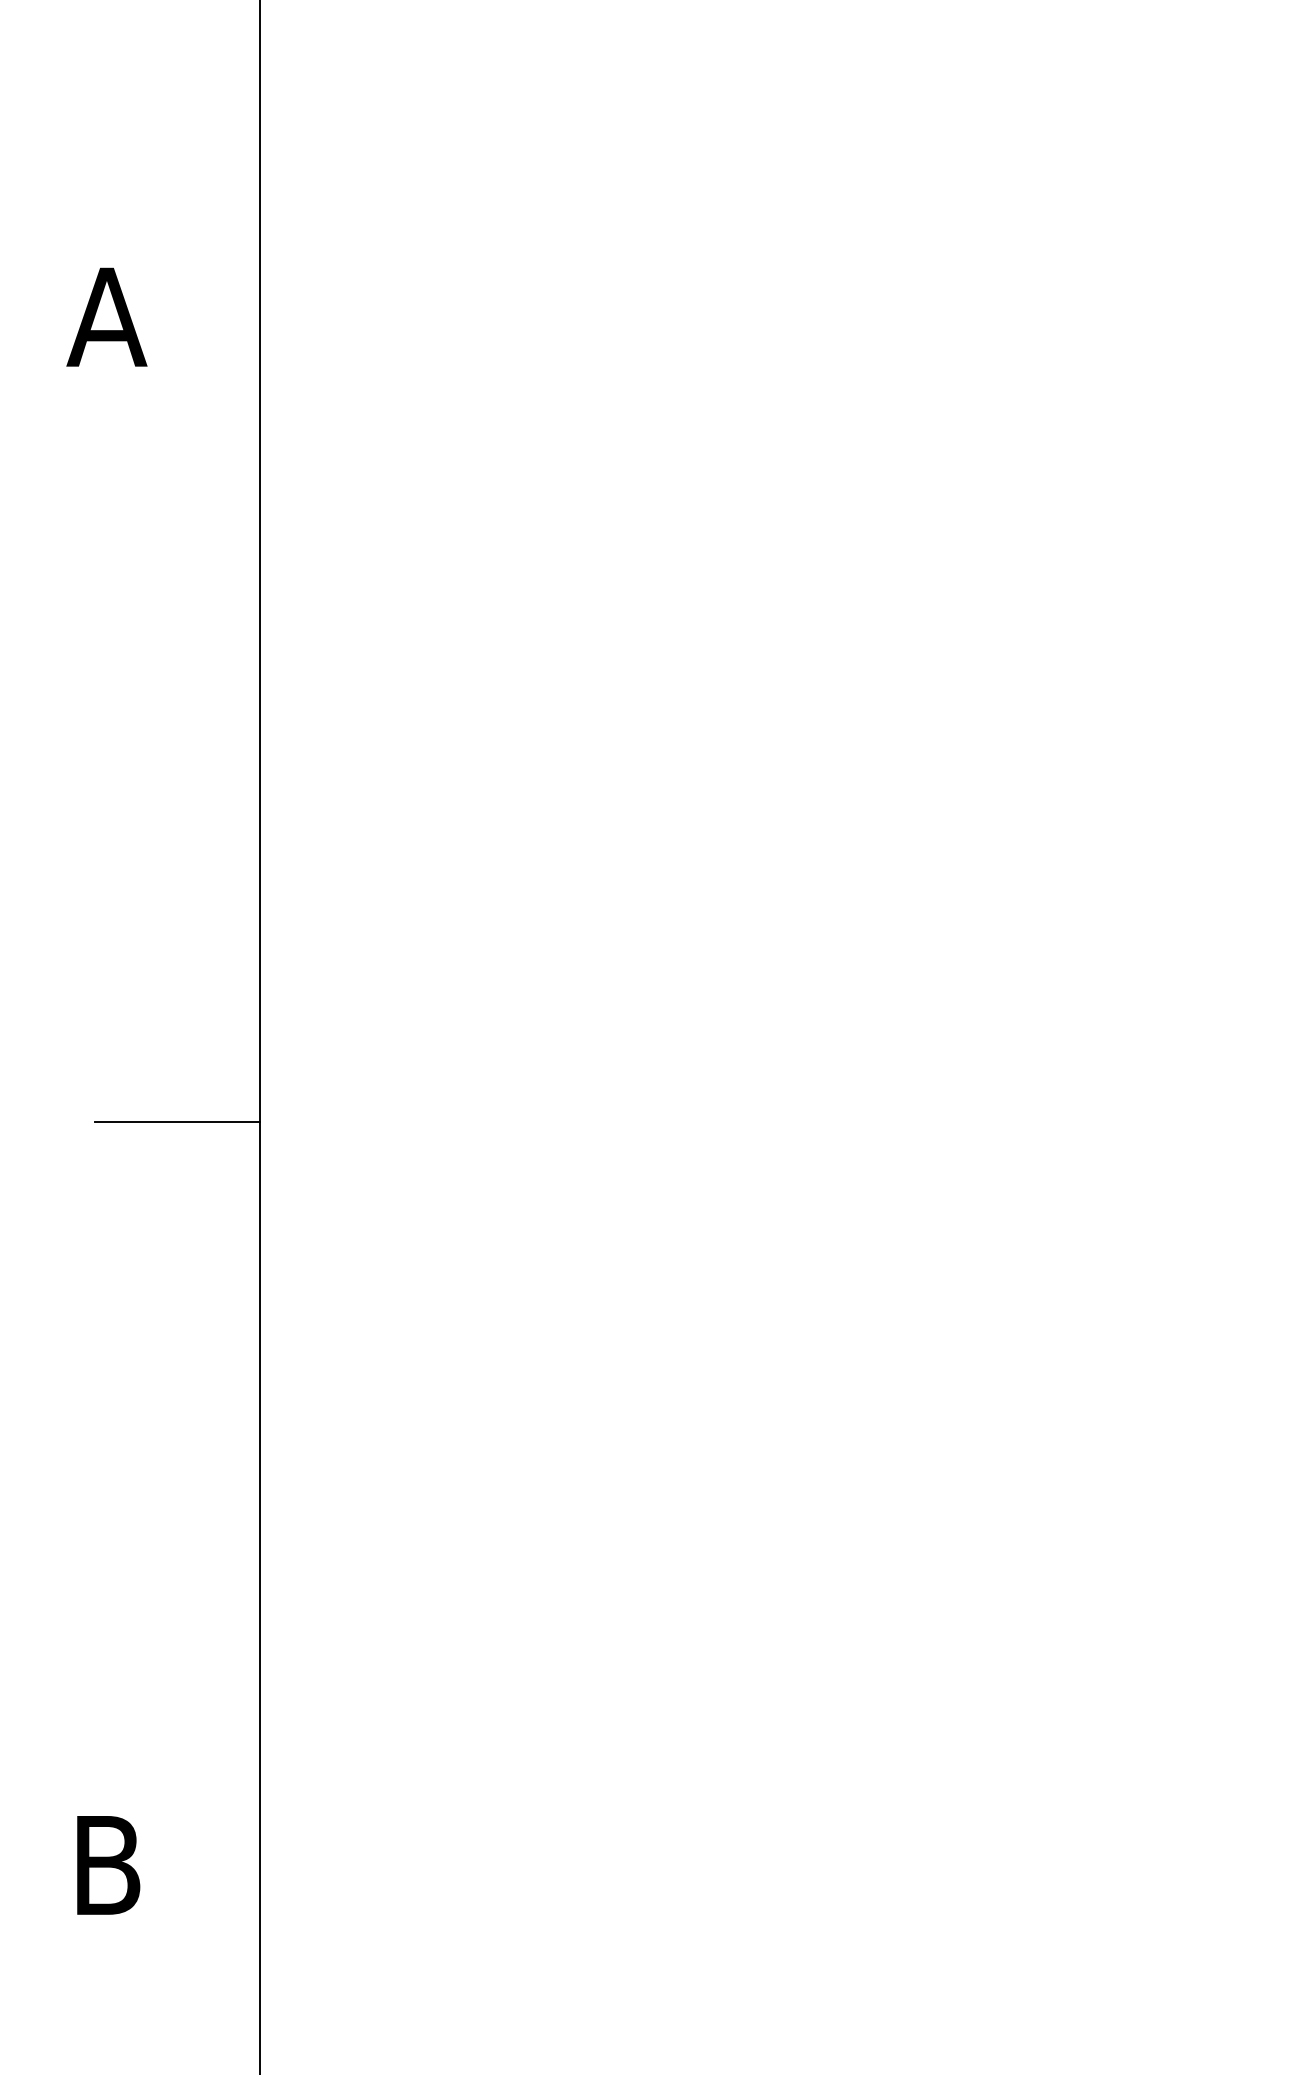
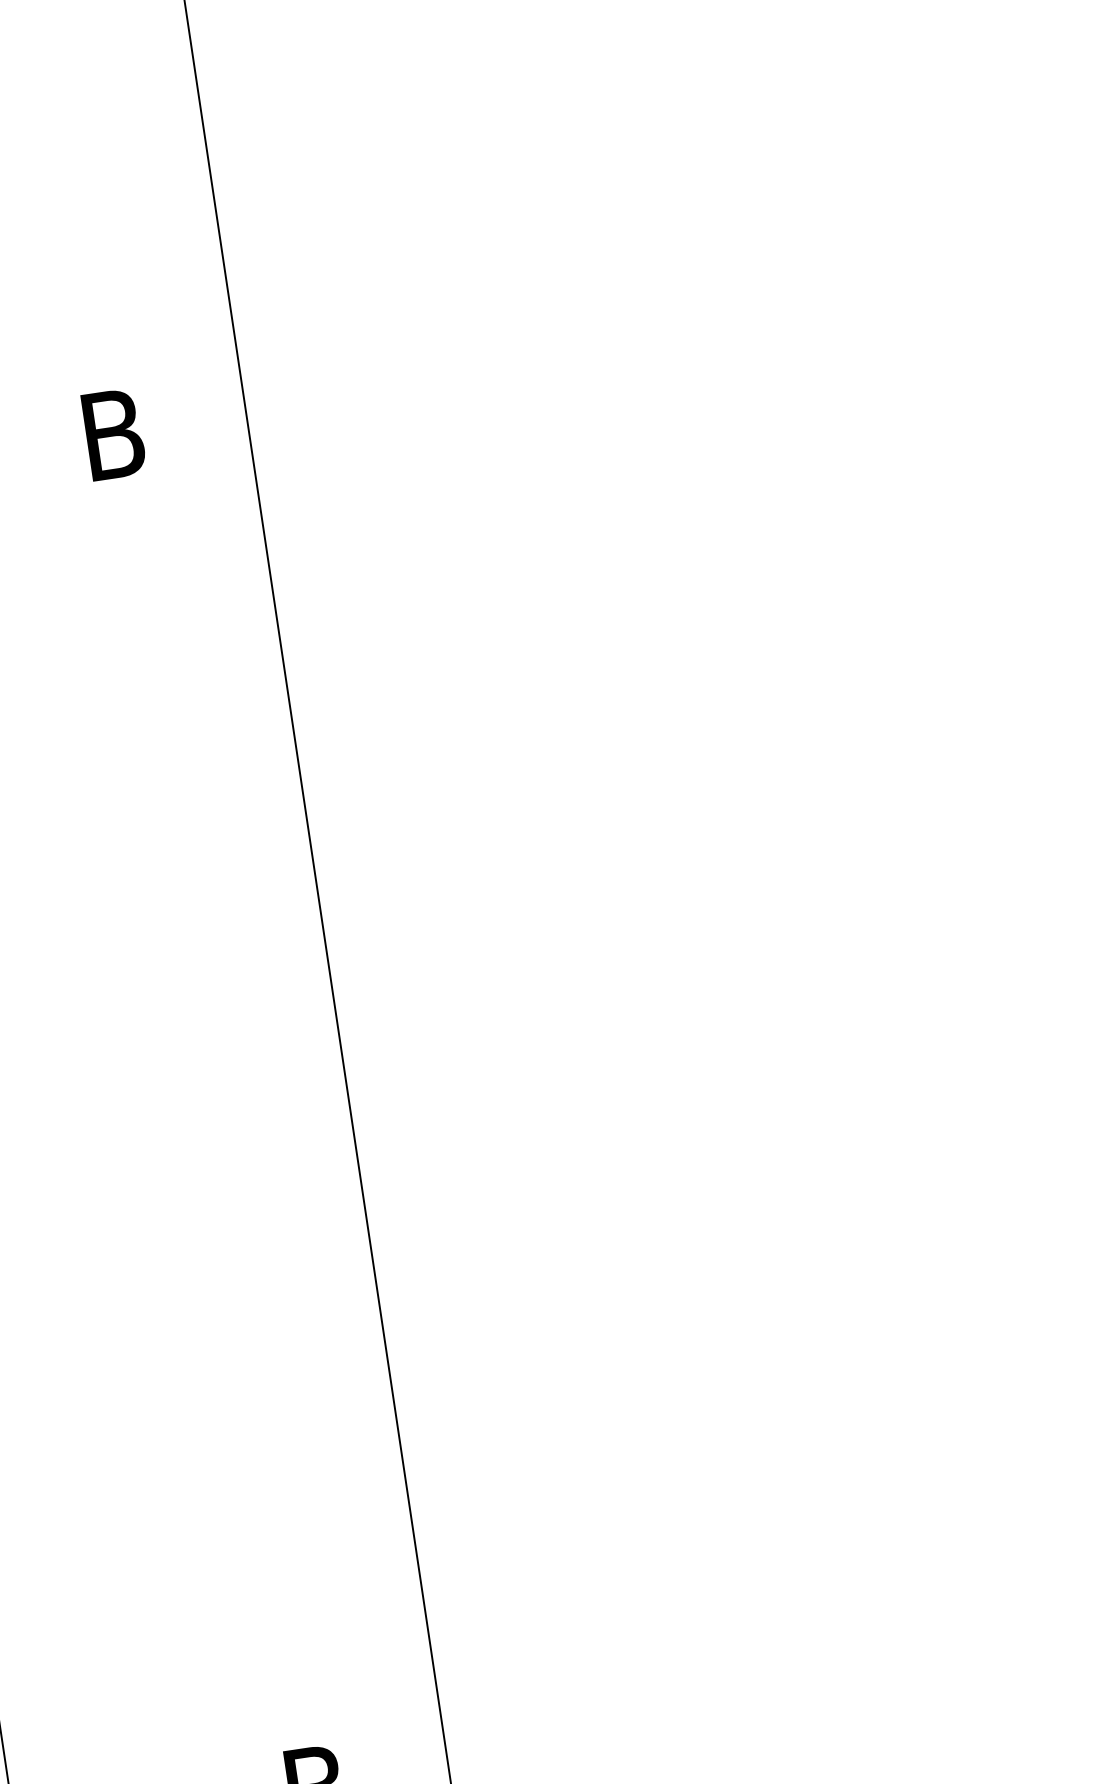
text: (106, 316) -> (112, 434), A -> B
line: (176, 1122) -> (279, 1130), removed

